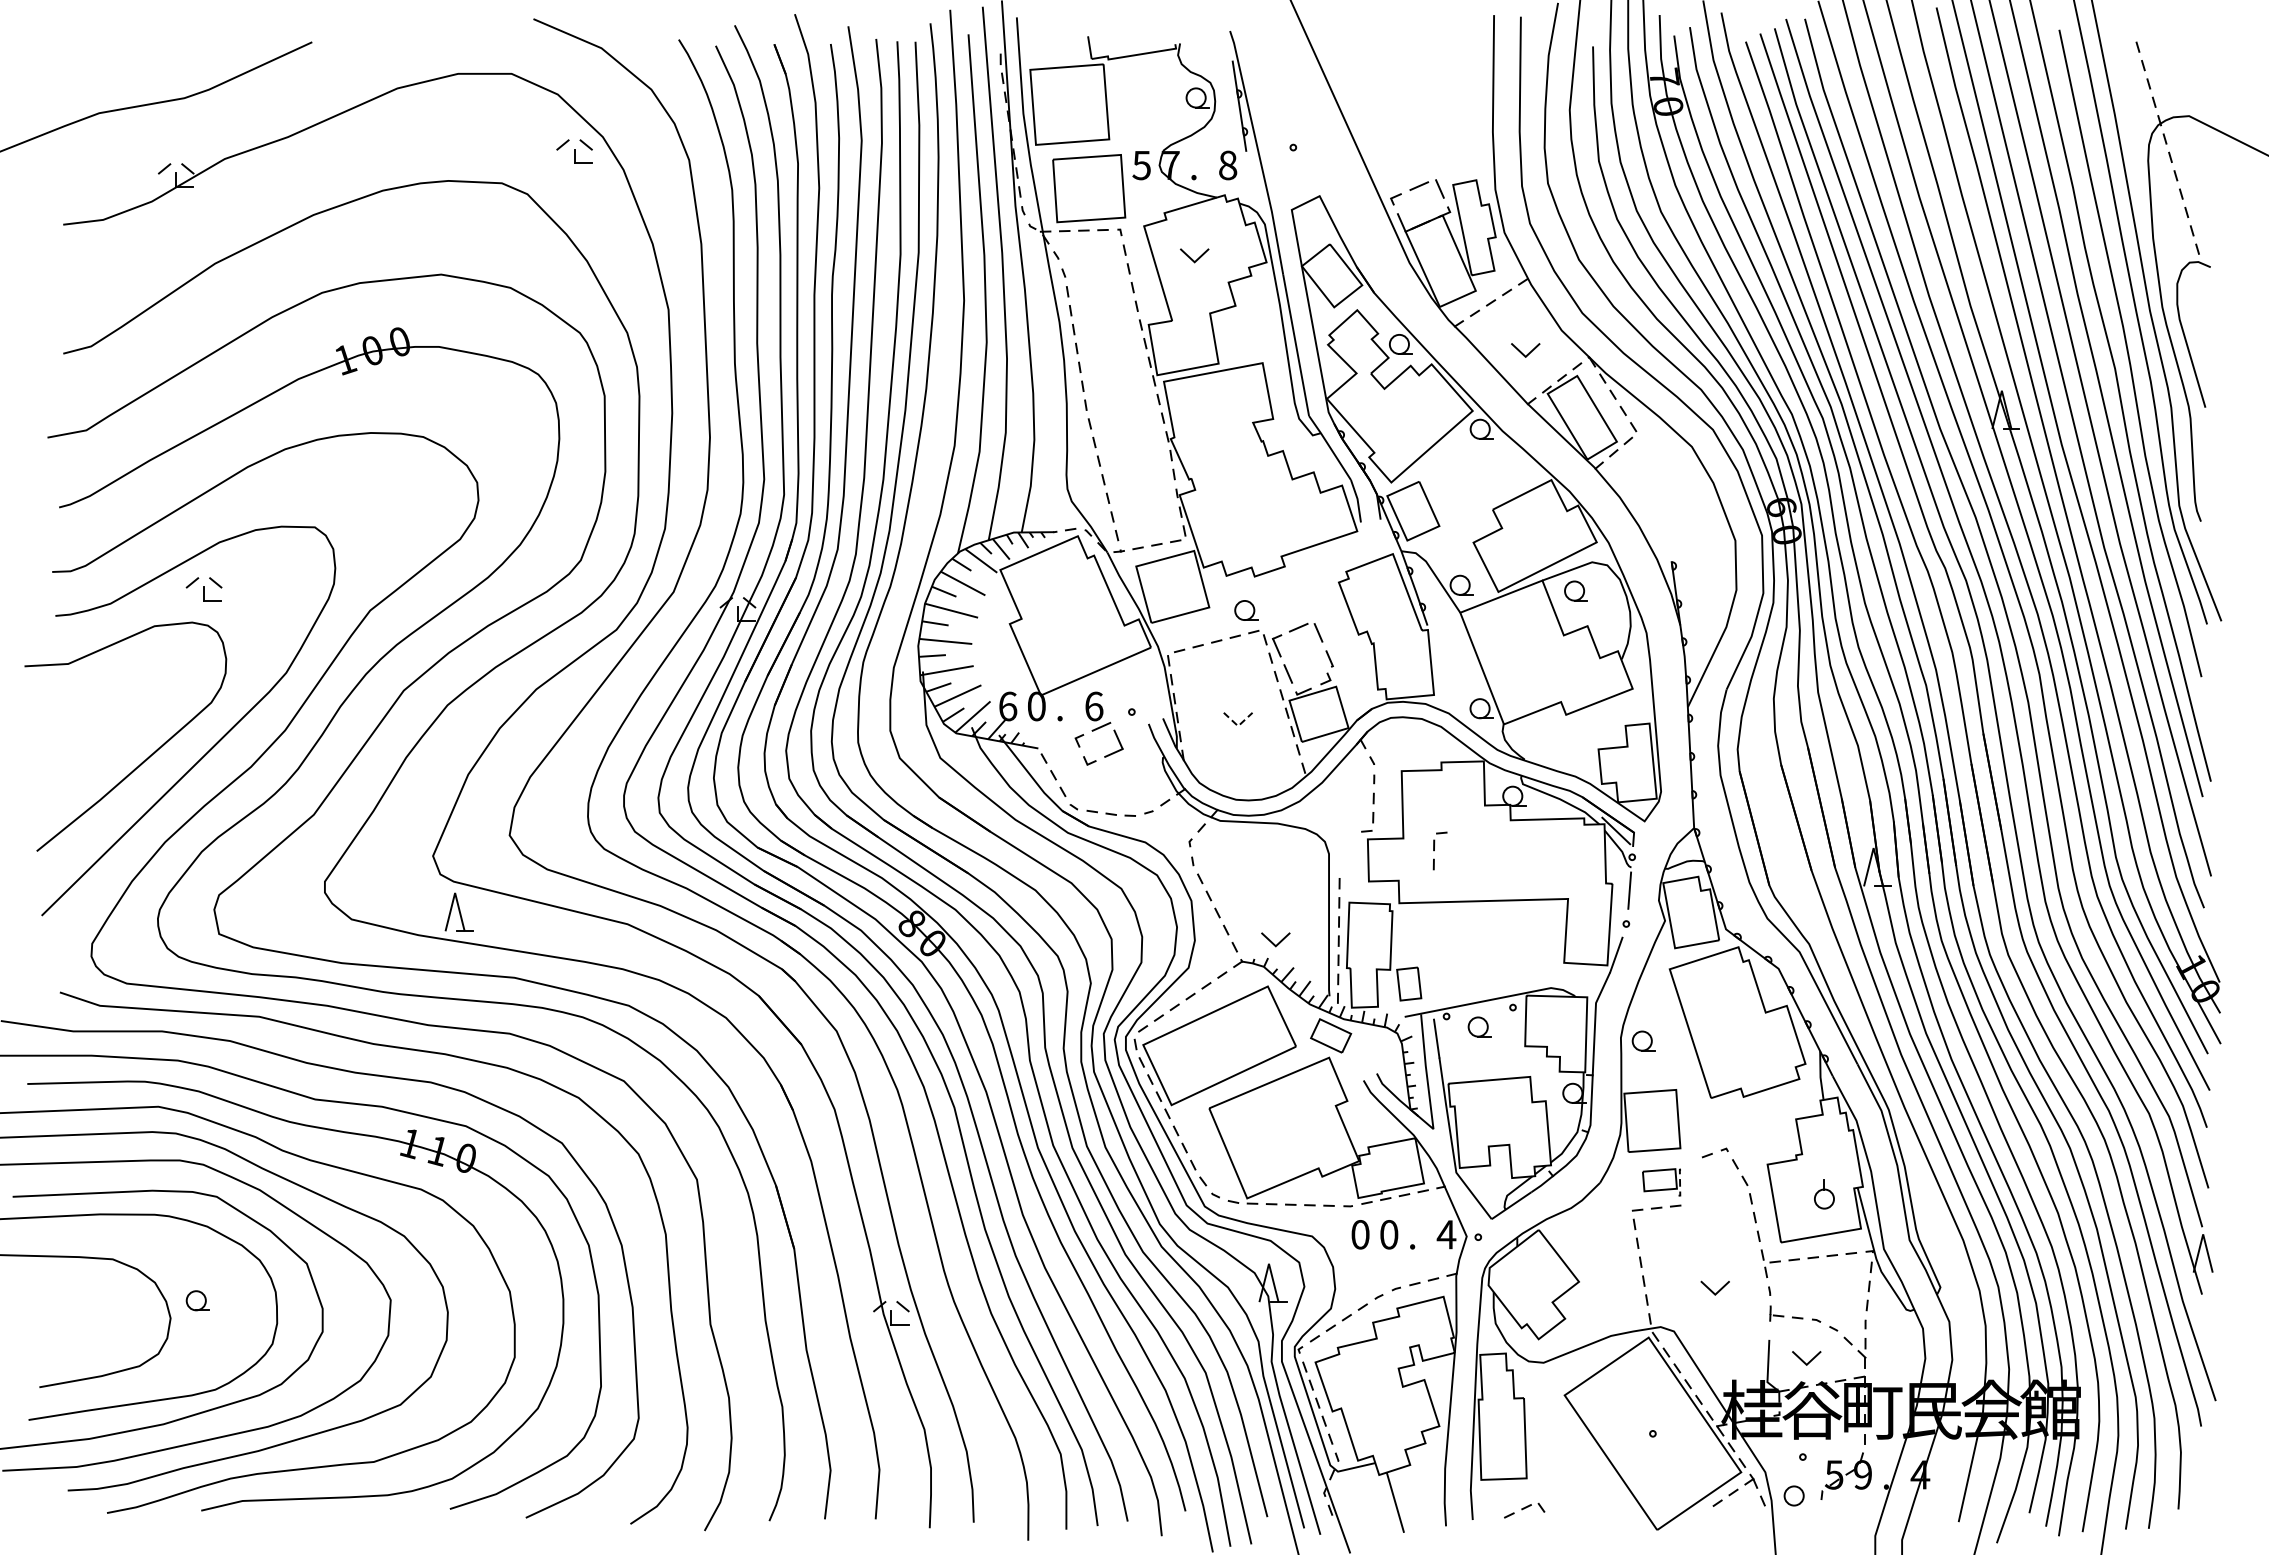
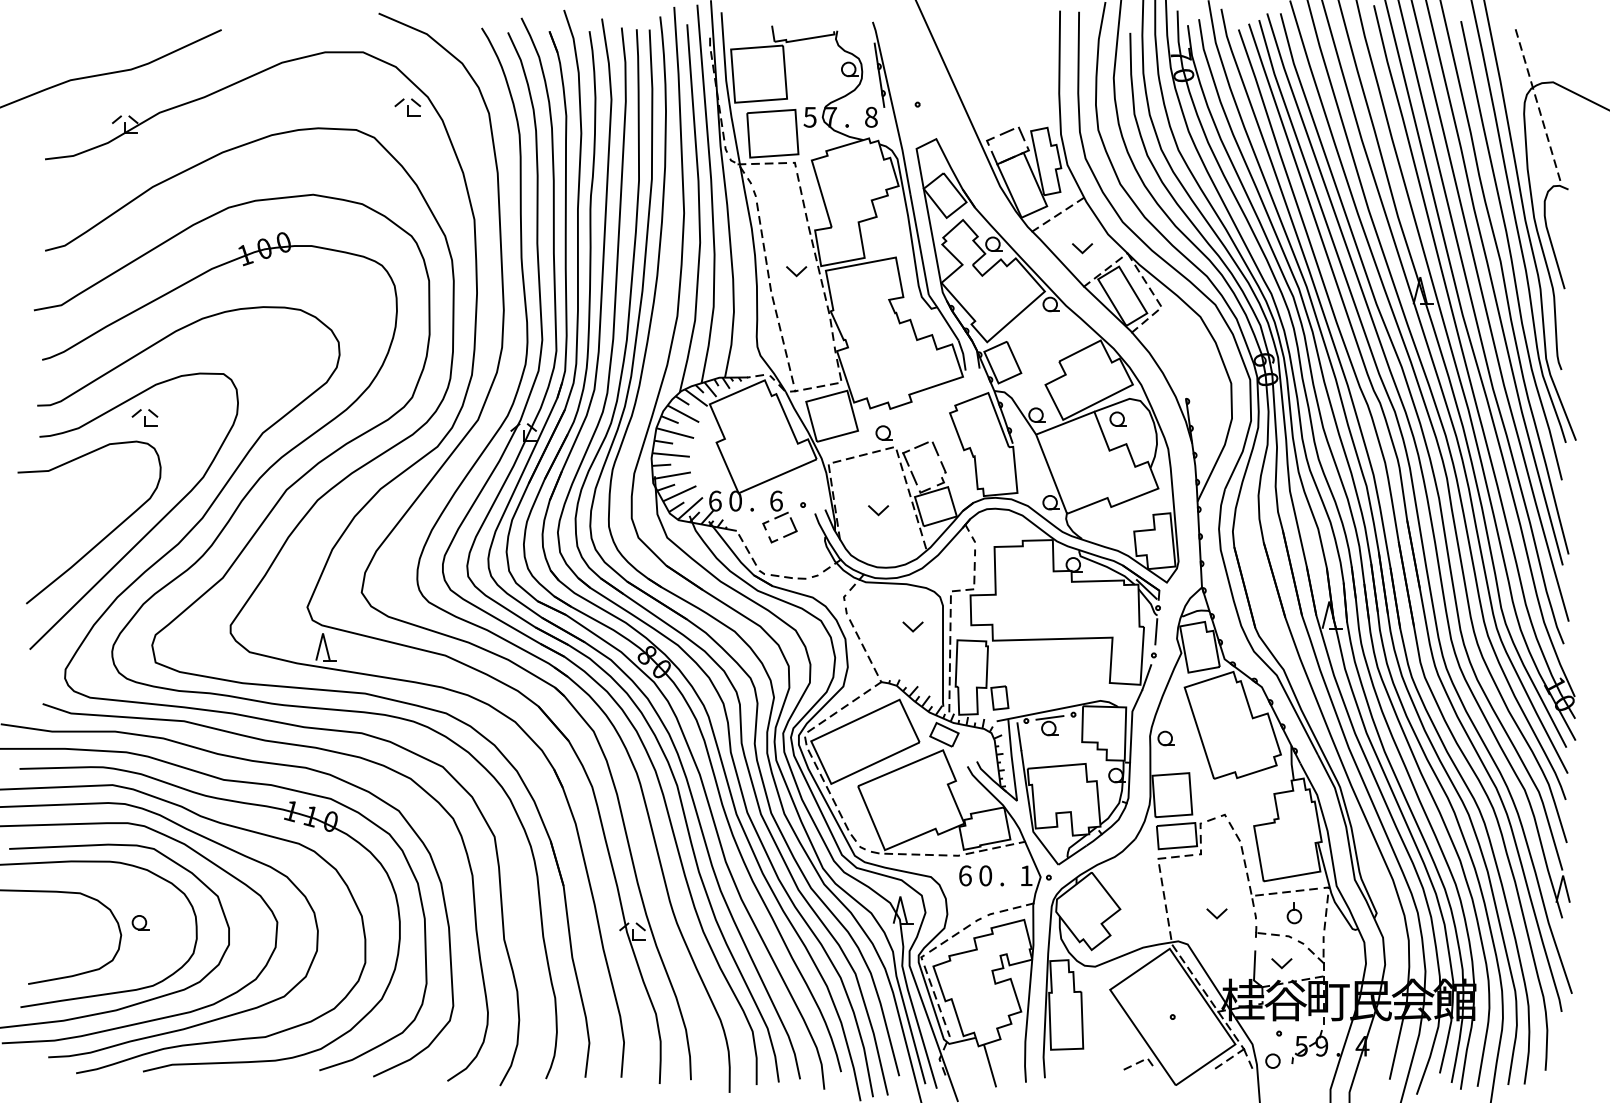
line: (1191, 257) -> (794, 272), moved
line: (1238, 726) -> (878, 515), dashed -> solid
part: (1439, 850) -> (954, 603), moved
line: (1272, 941) -> (910, 628), moved
line: (1479, 1011) -> (1049, 717), added
part: (1661, 1182) -> (1178, 838), size x1.67
part: (1824, 1194) -> (1294, 913), moved
text: (1360, 1234) -> (965, 875), 0 -> 6
text: (1446, 1234) -> (1026, 875), 4 -> 1
part: (1524, 1510) -> (1138, 1064), moved

